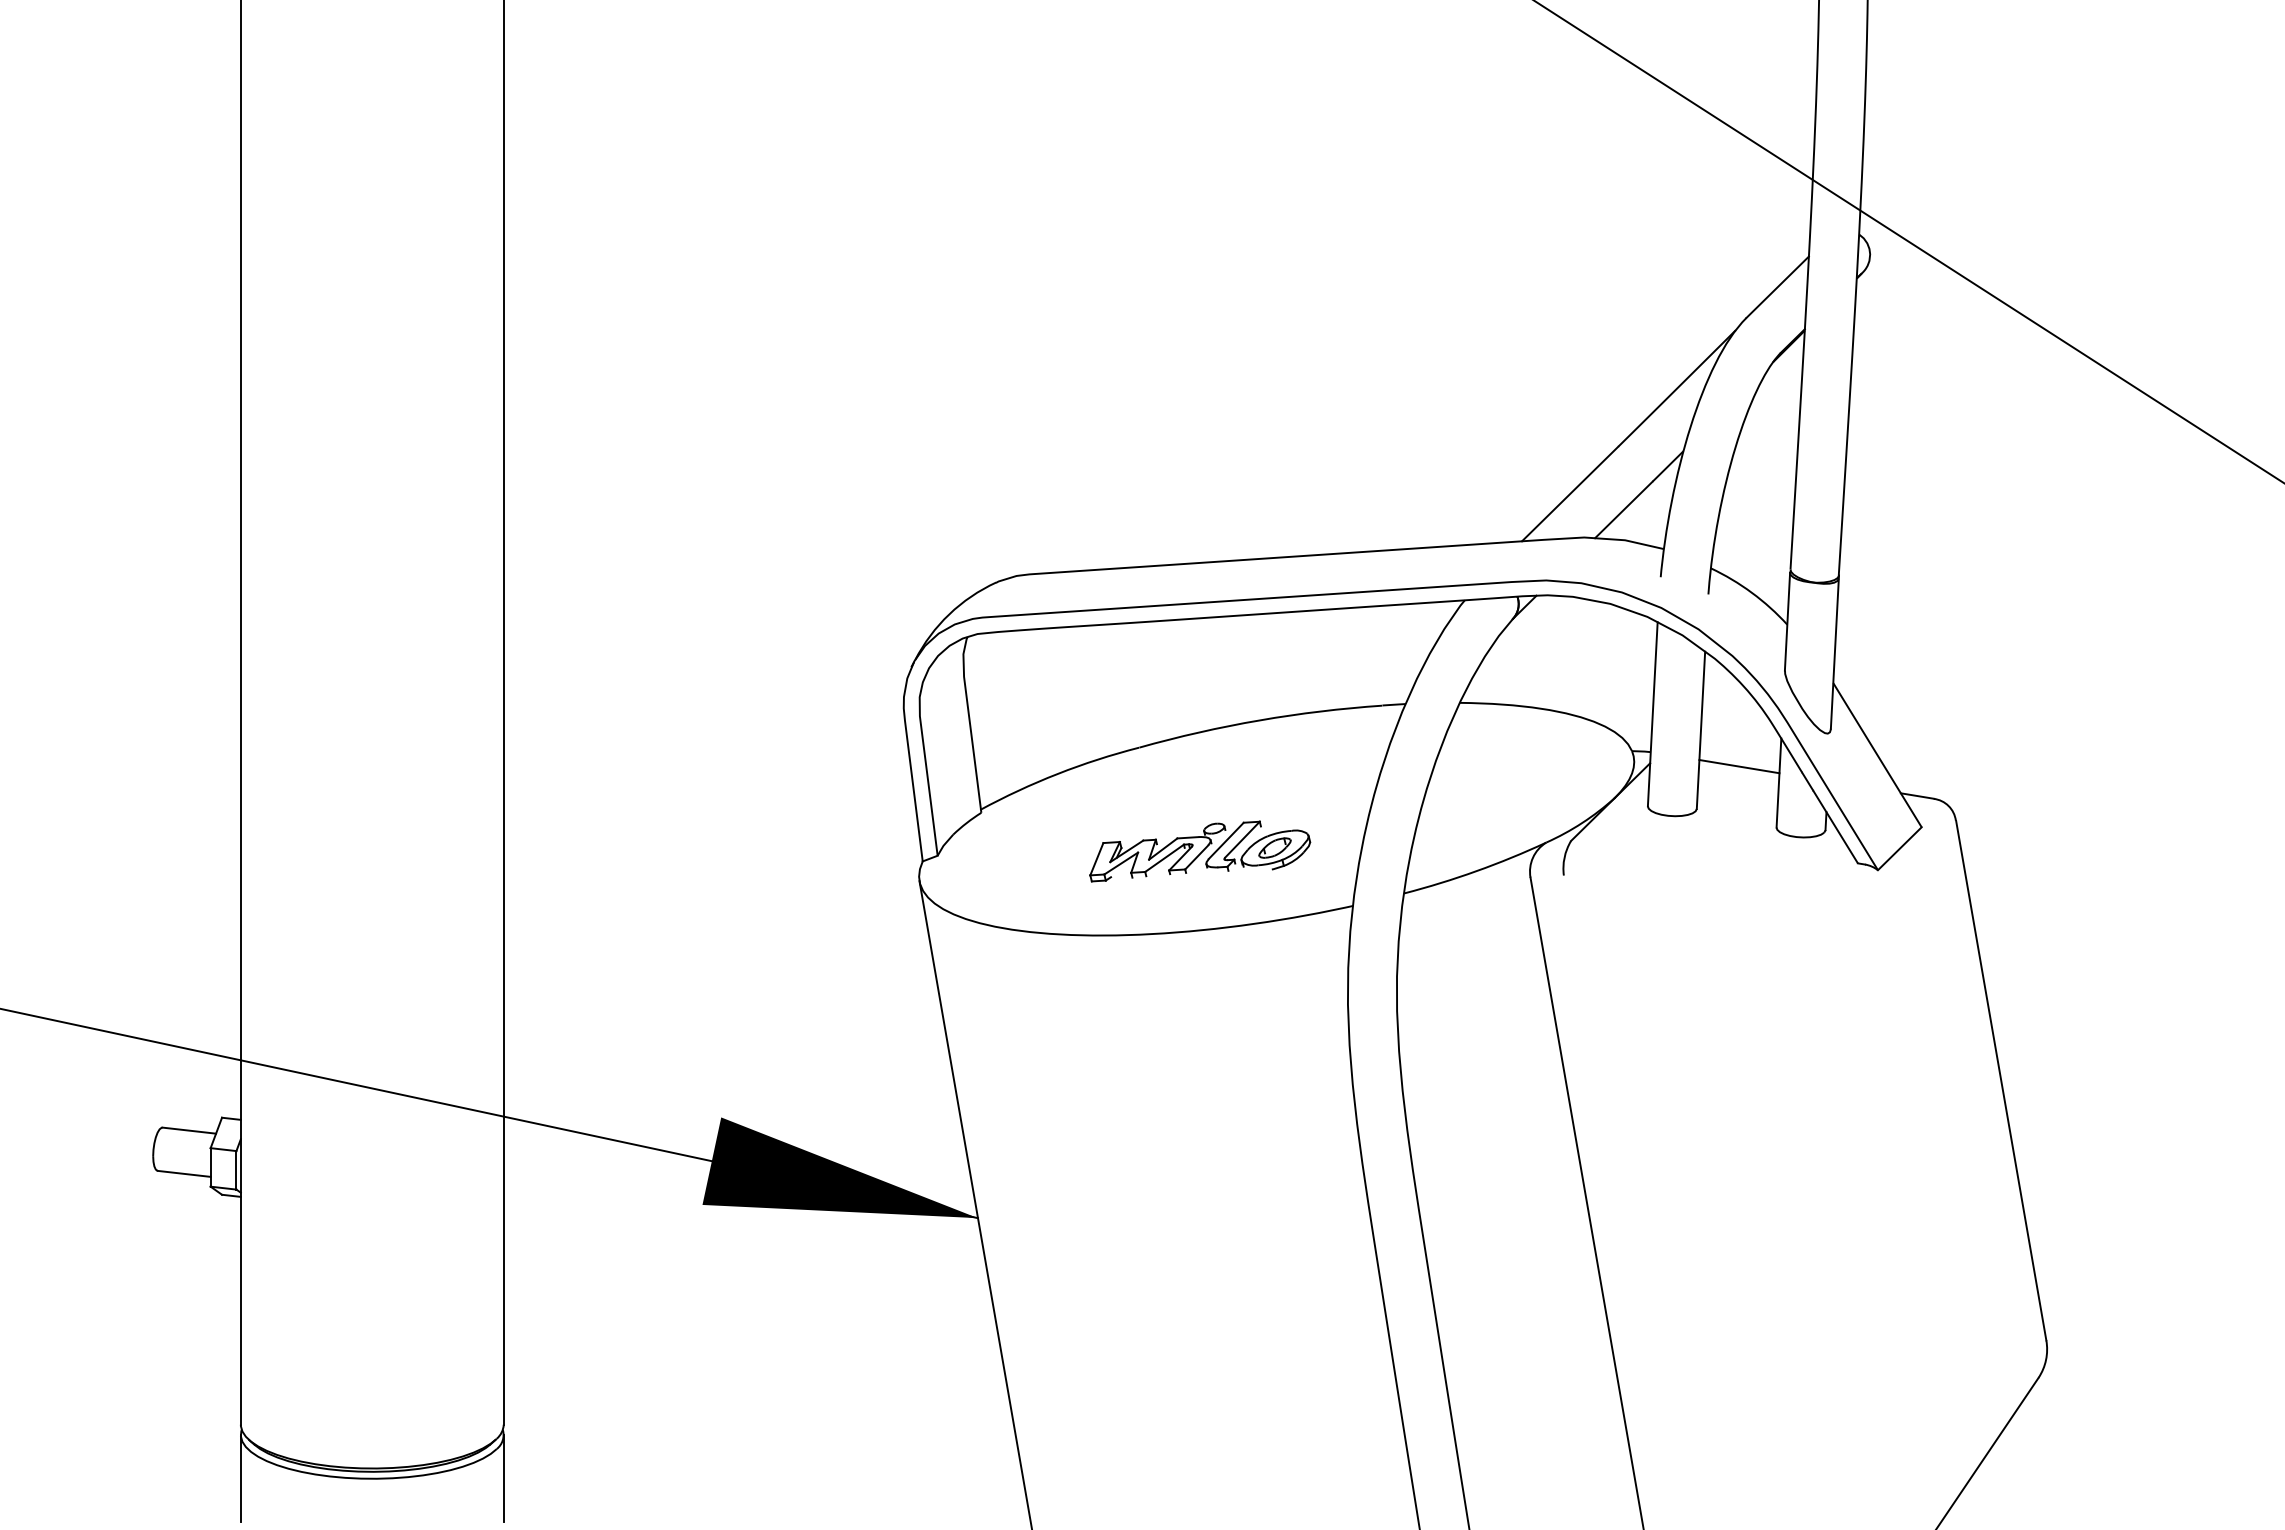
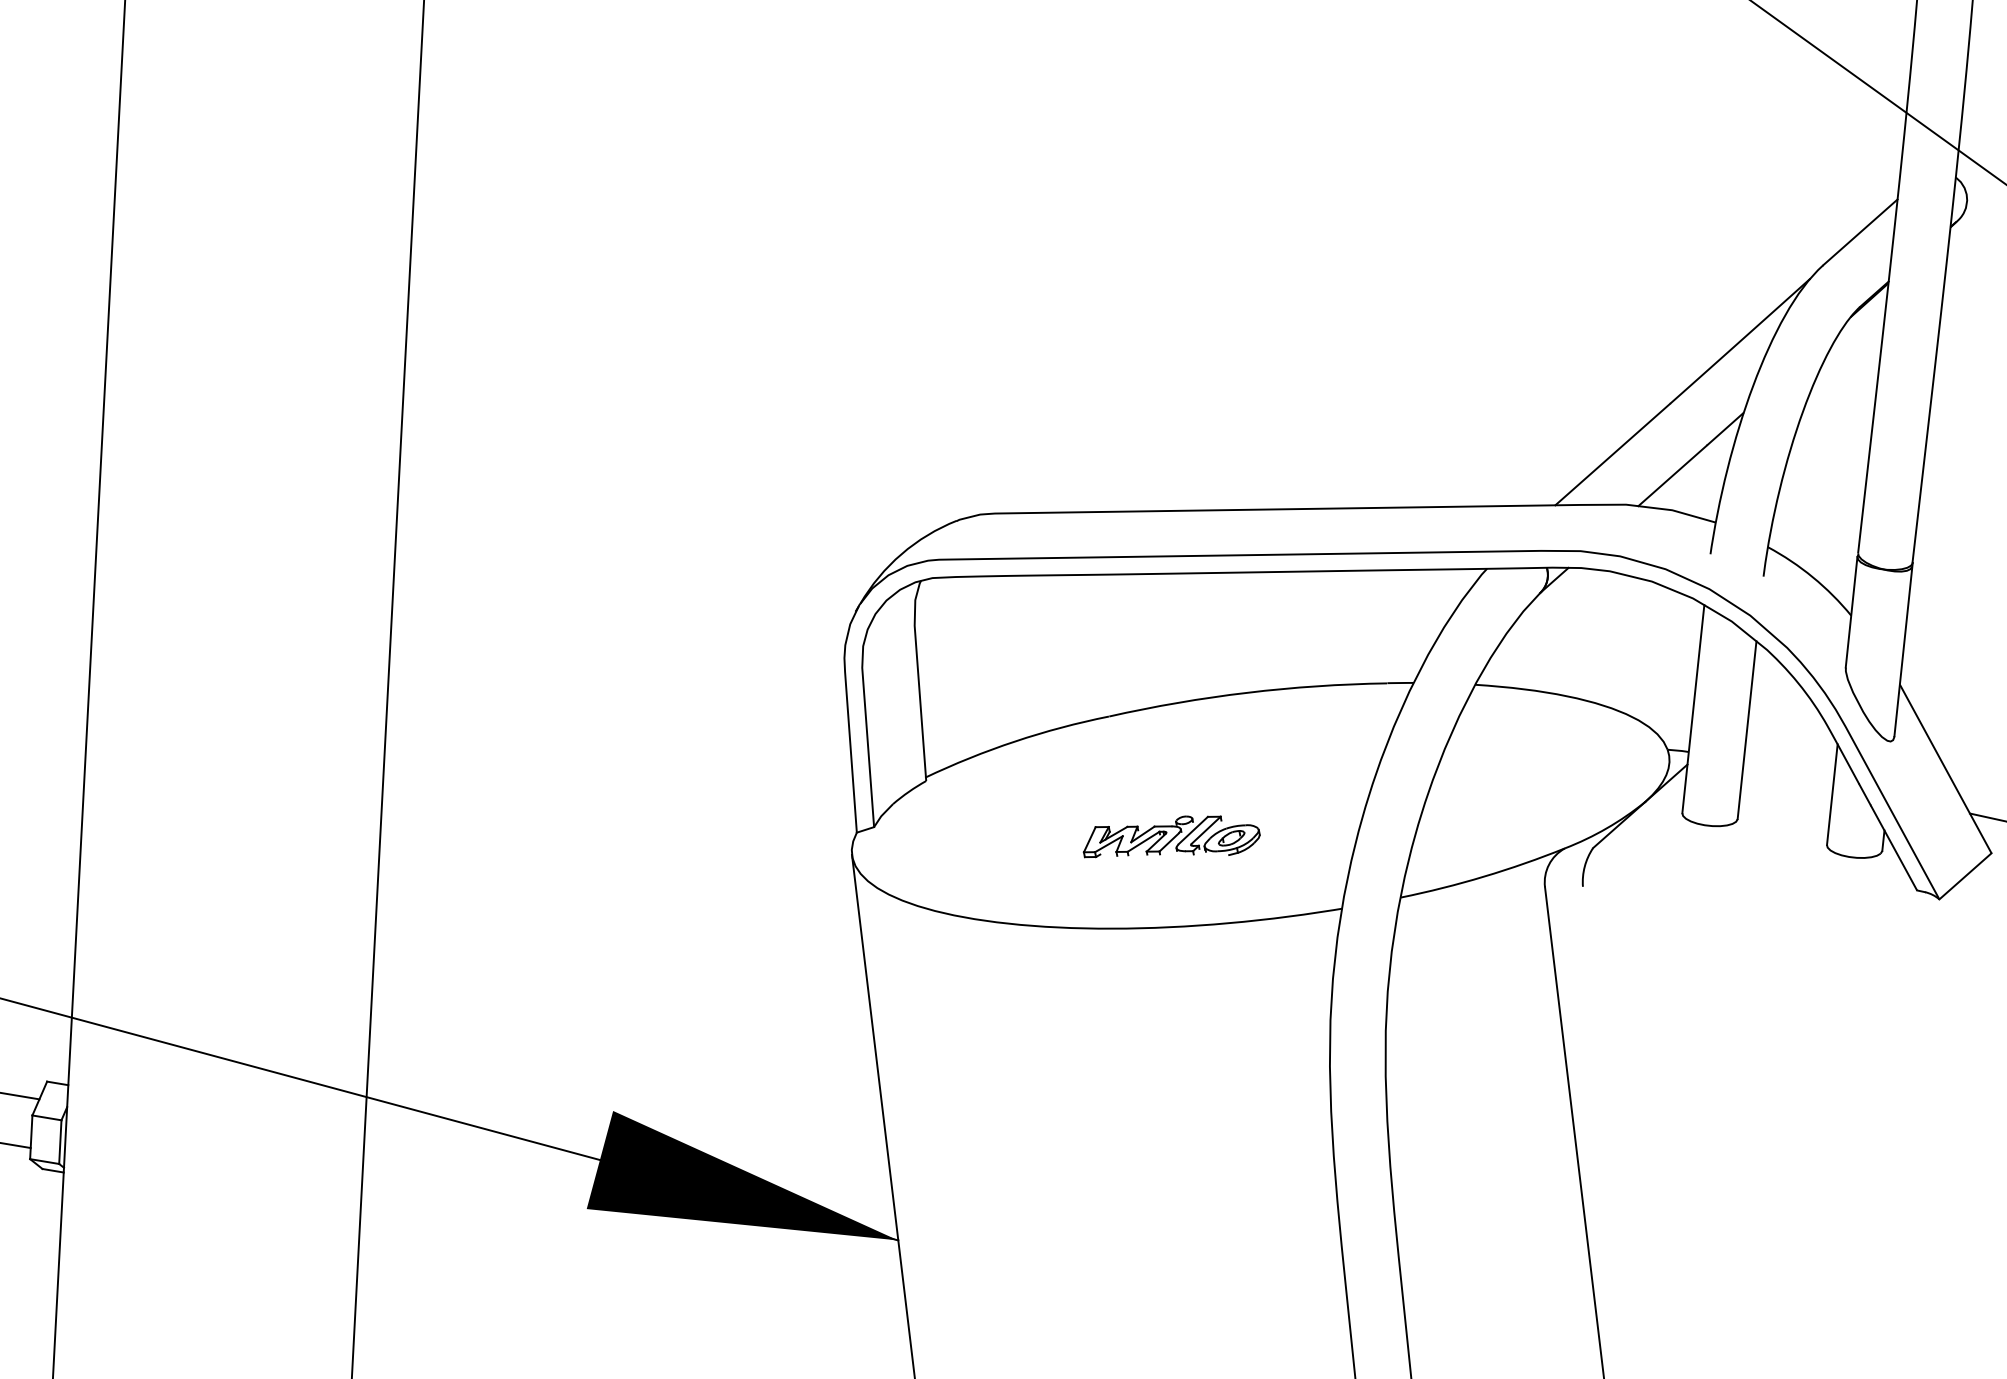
line: (1739, 766) -> (1788, 773), removed
part: (1200, 851) -> (1172, 837), size x0.7

